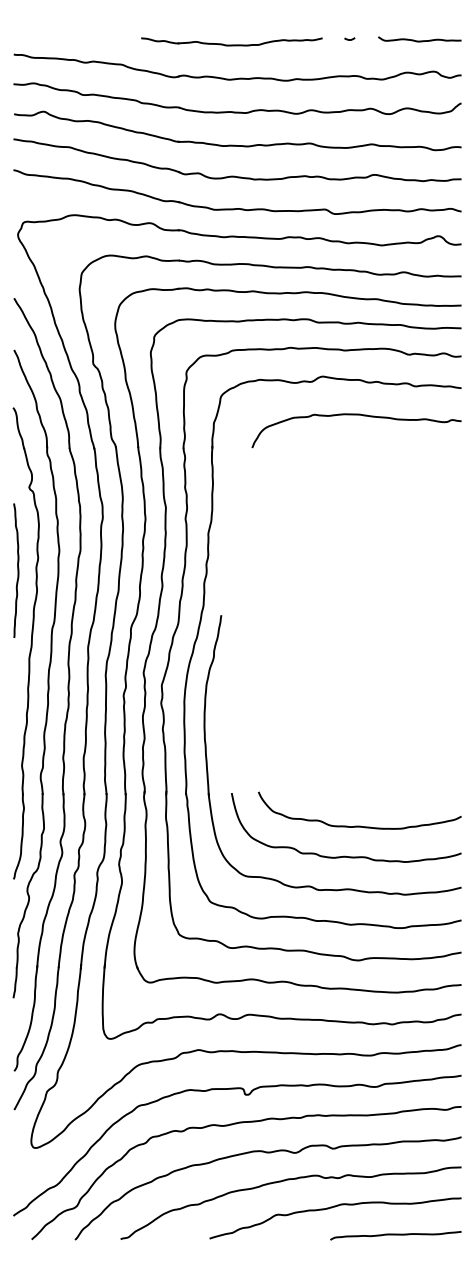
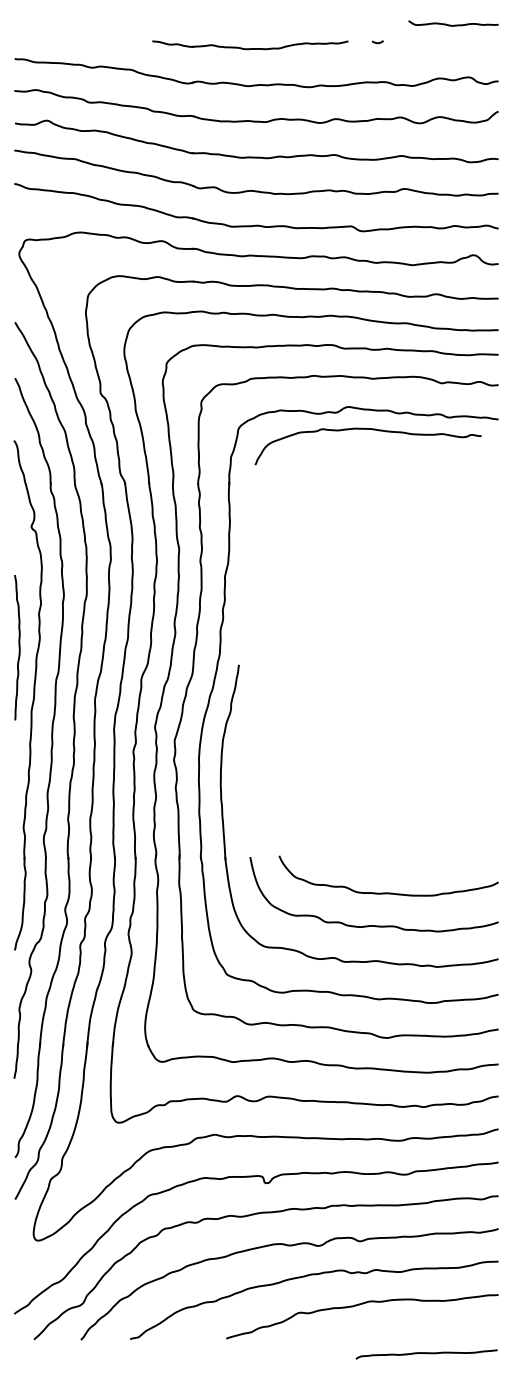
curve: (420, 40) -> (454, 24), moved
curve: (360, 415) -> (372, 430), moved
curve: (17, 570) -> (18, 647), moved
curve: (395, 1234) -> (426, 1353), moved

